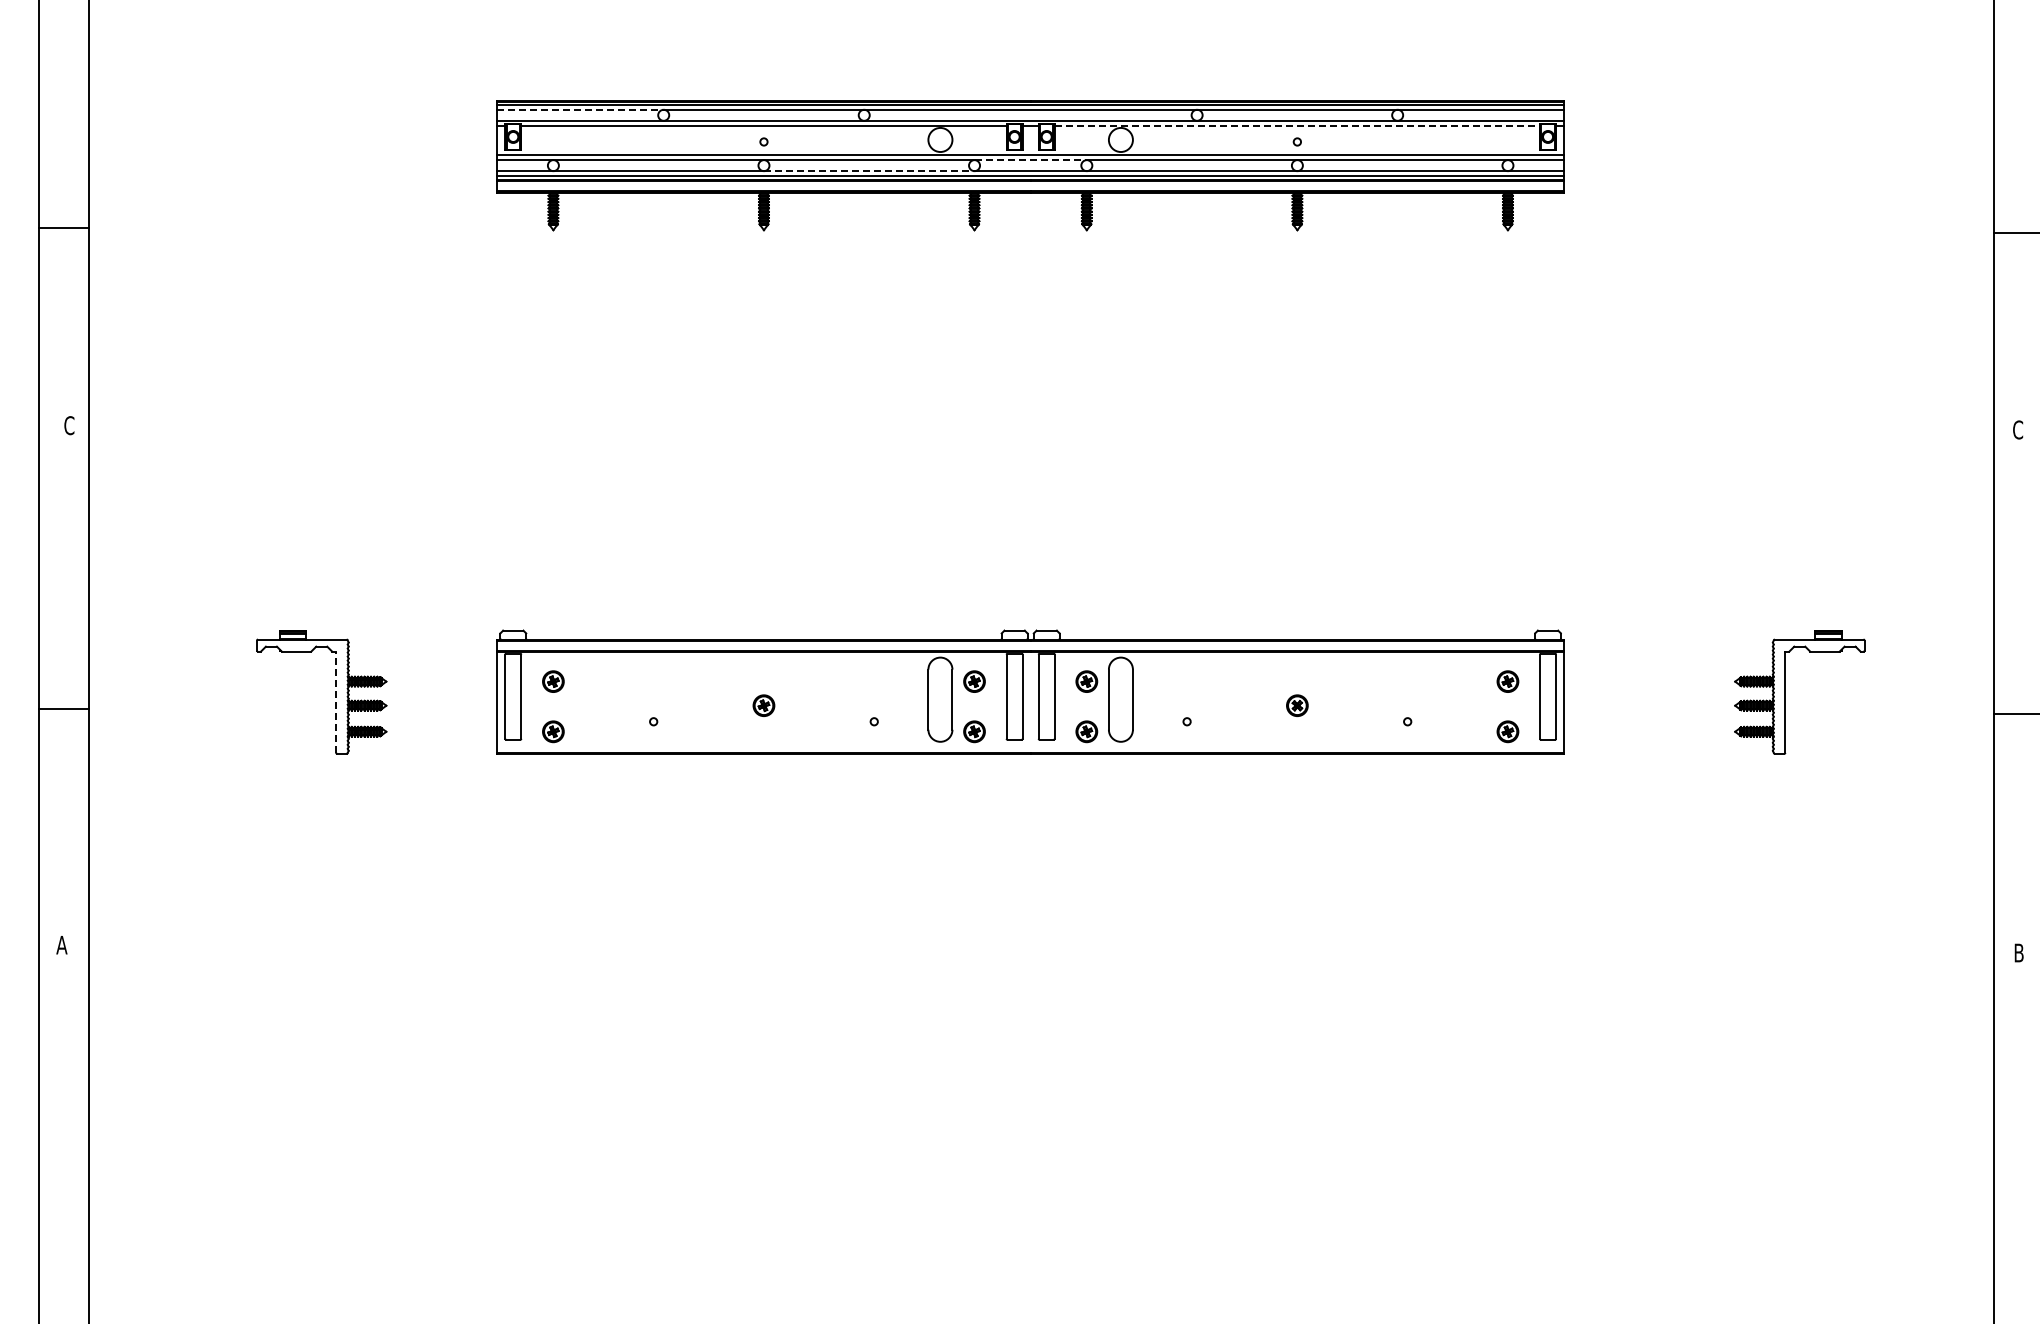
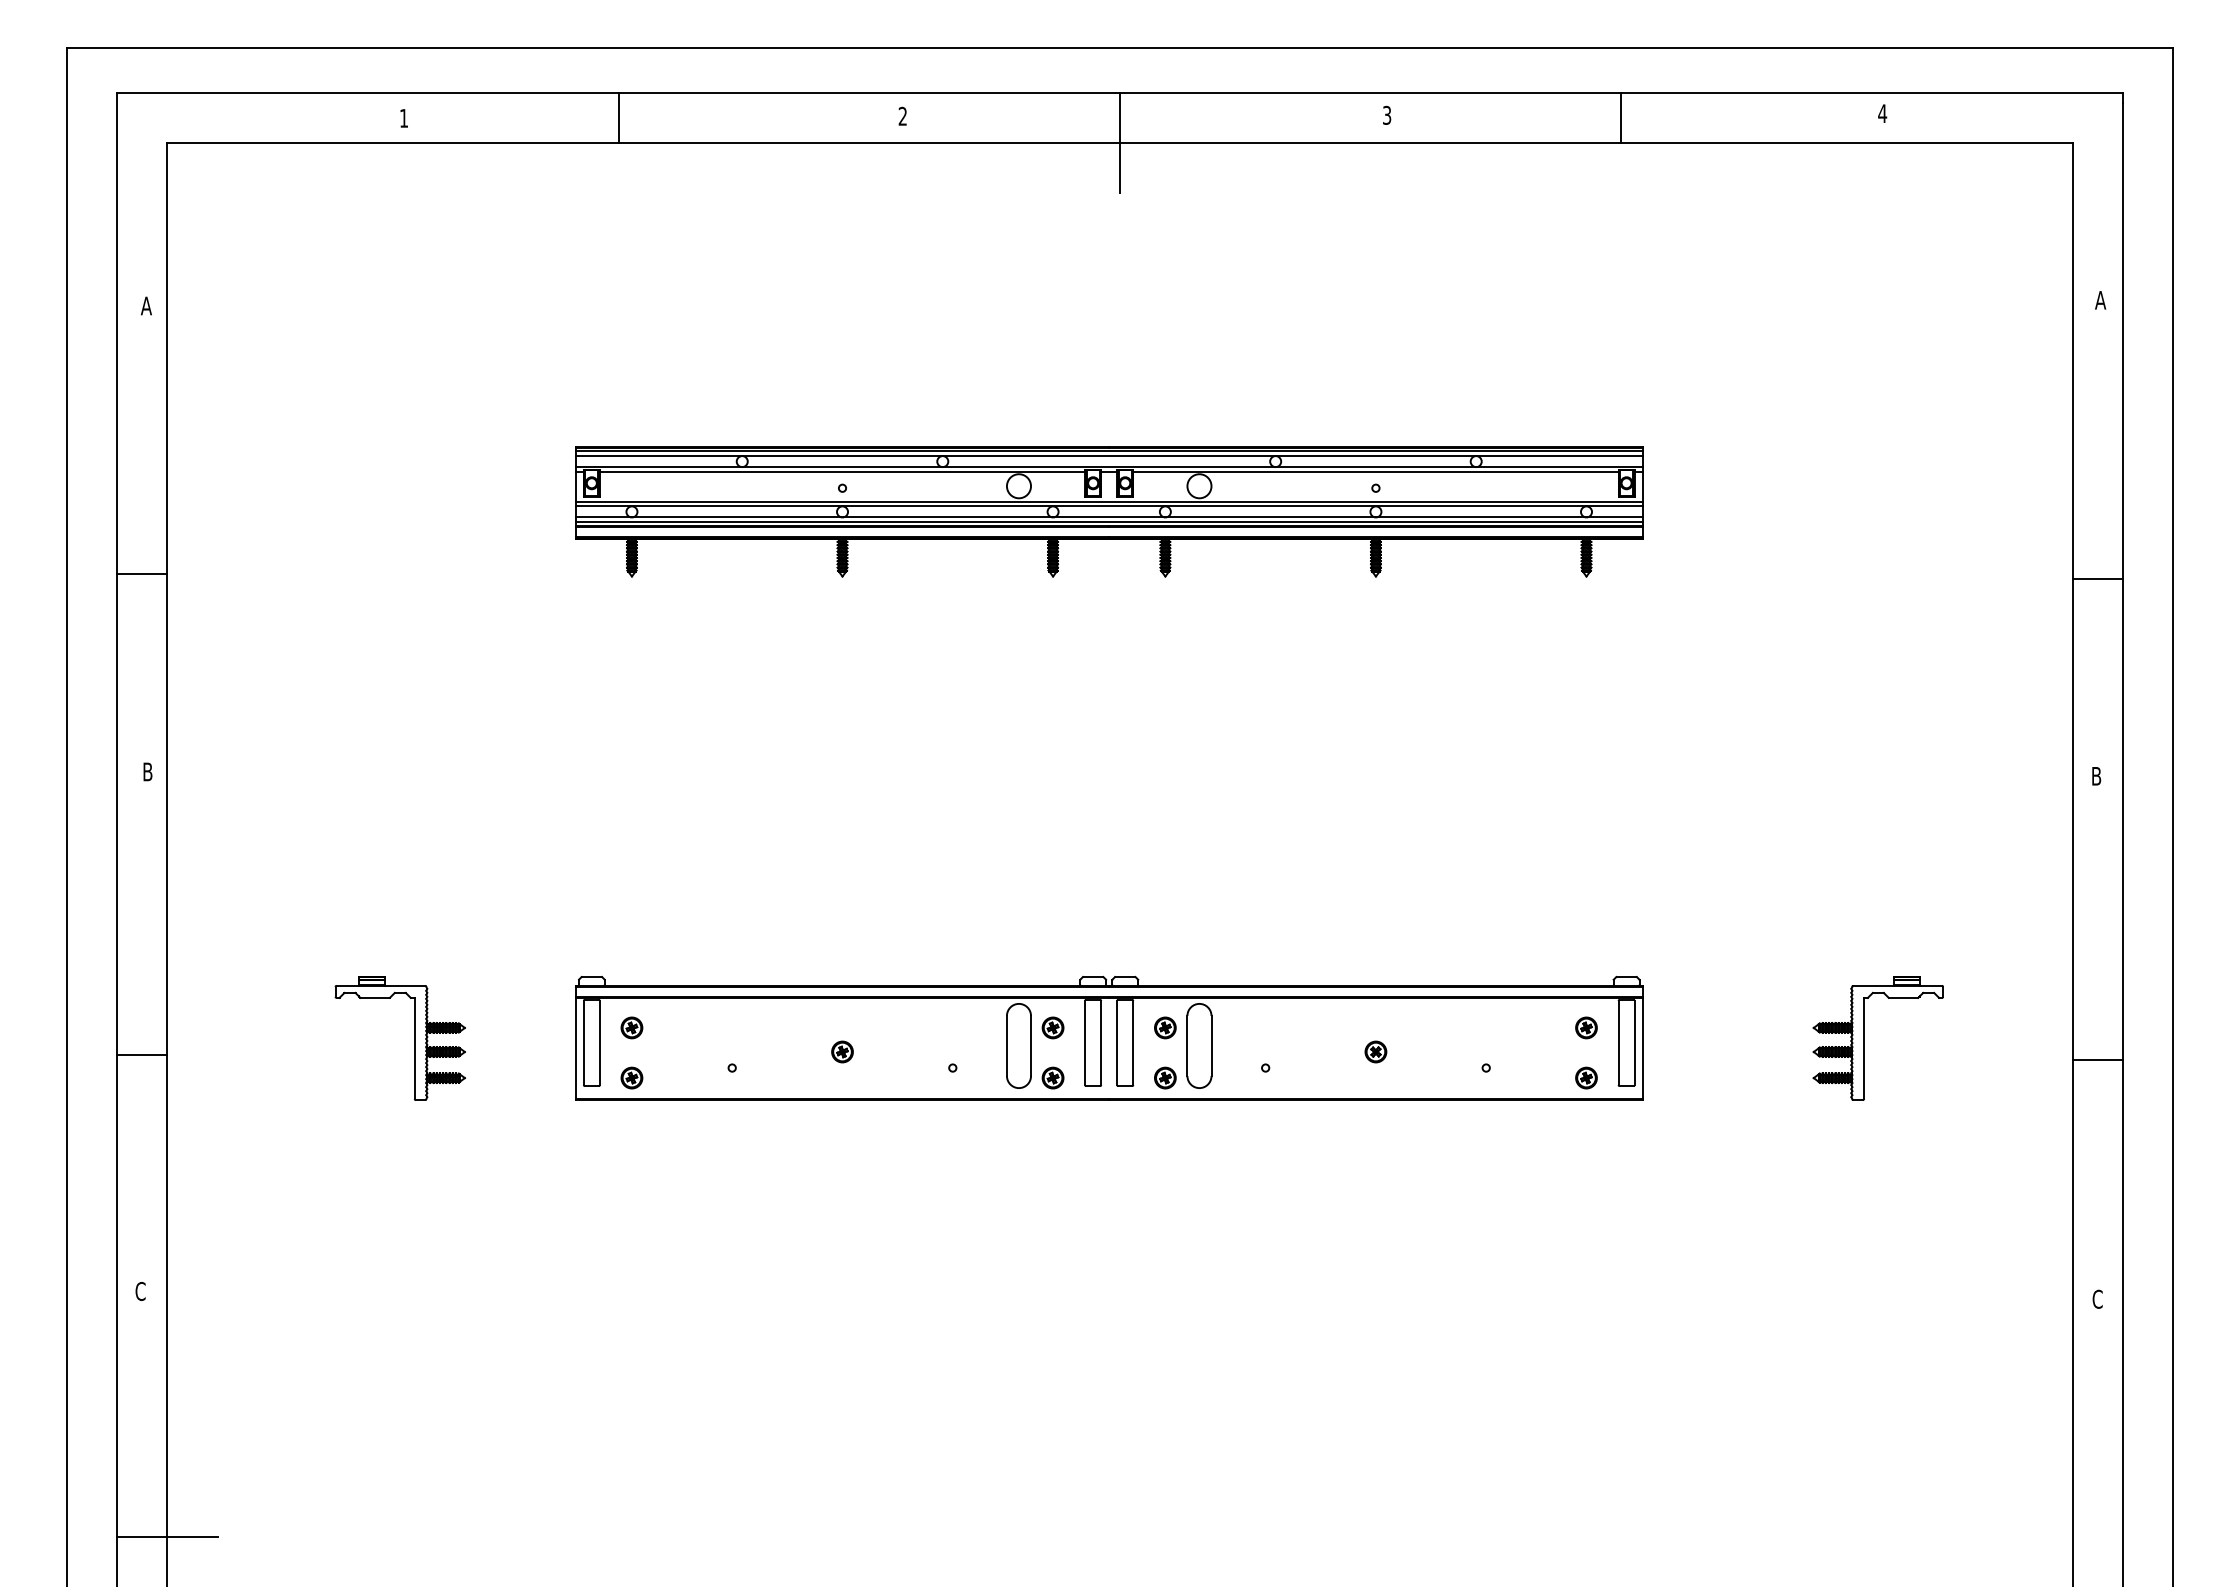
line: (580, 110) -> (659, 456), dashed -> solid
line: (1296, 126) -> (1375, 472), dashed -> solid
line: (1030, 160) -> (1109, 506), dashed -> solid
line: (869, 171) -> (948, 517), dashed -> solid
text: (68, 425) -> (147, 771), C -> B
text: (2017, 429) -> (2096, 775), C -> B
line: (335, 702) -> (414, 1048), dashed -> solid
text: (60, 945) -> (139, 1291), A -> C
text: (2018, 952) -> (2097, 1298), B -> C
line: (88, 1190) -> (167, 1536), added

